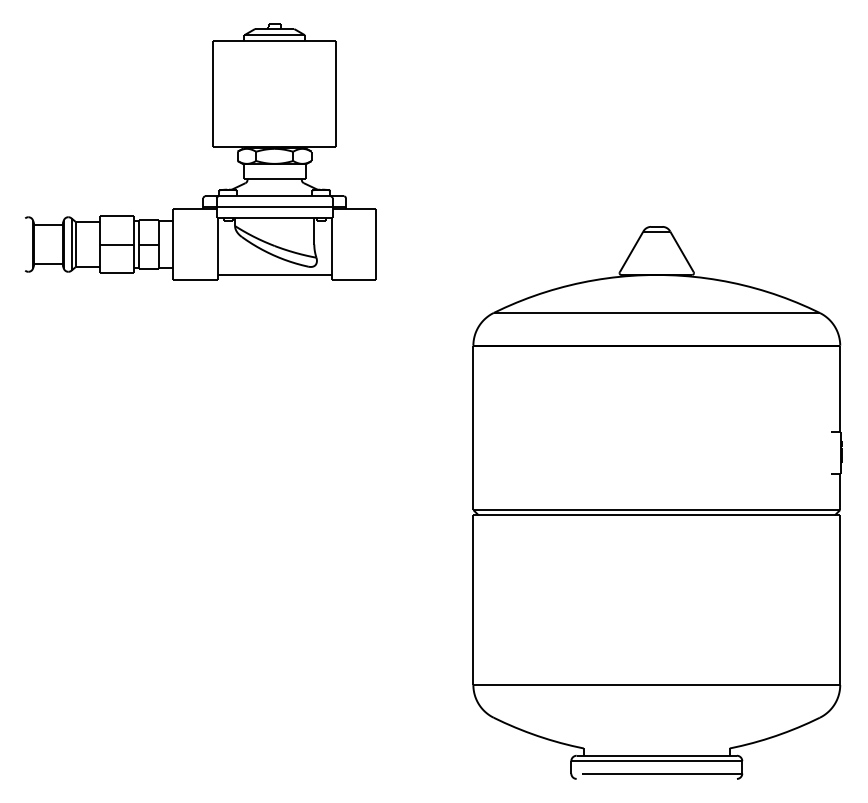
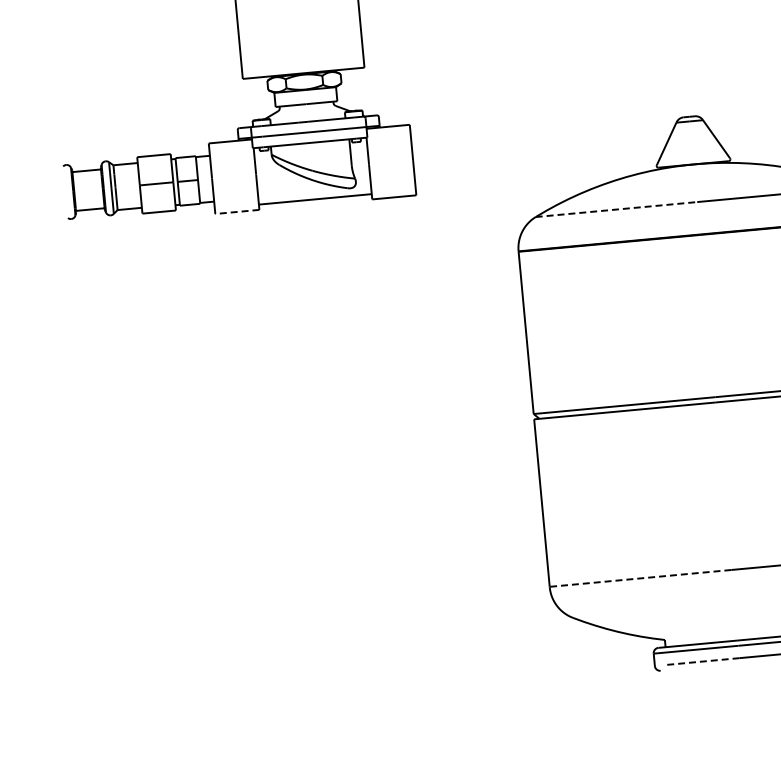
line: (194, 280) -> (236, 212), solid -> dashed
line: (575, 312) -> (616, 209), solid -> dashed
line: (565, 684) -> (640, 578), solid -> dashed
line: (618, 773) -> (701, 661), solid -> dashed

